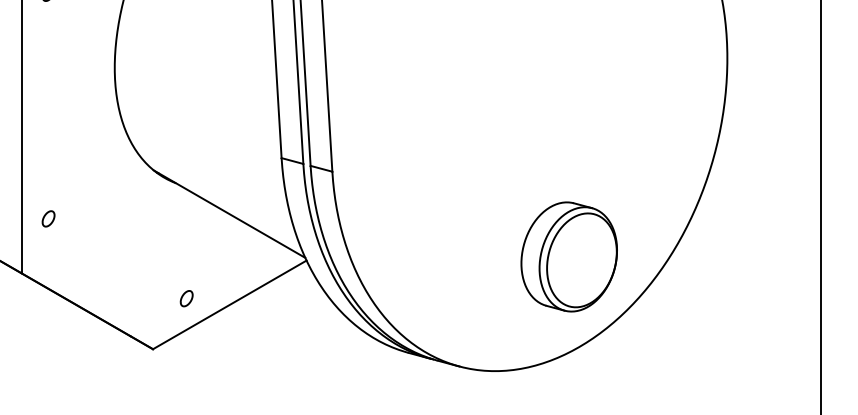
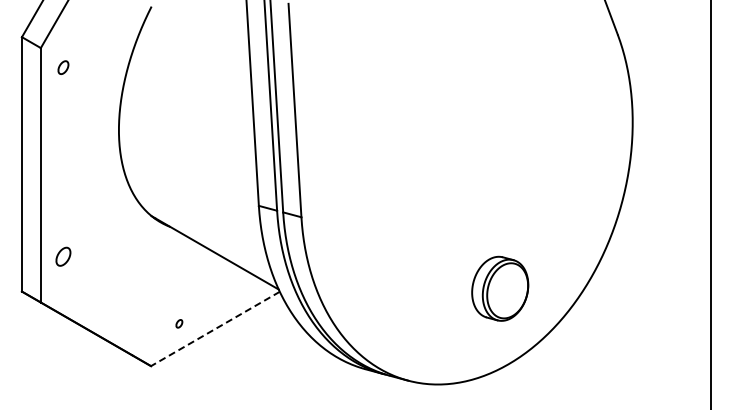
part: (48, 218) -> (63, 256), size x1.4
part: (569, 256) -> (500, 288), size x0.7
part: (186, 298) -> (179, 323), size x0.6
line: (228, 305) -> (214, 329), solid -> dashed

